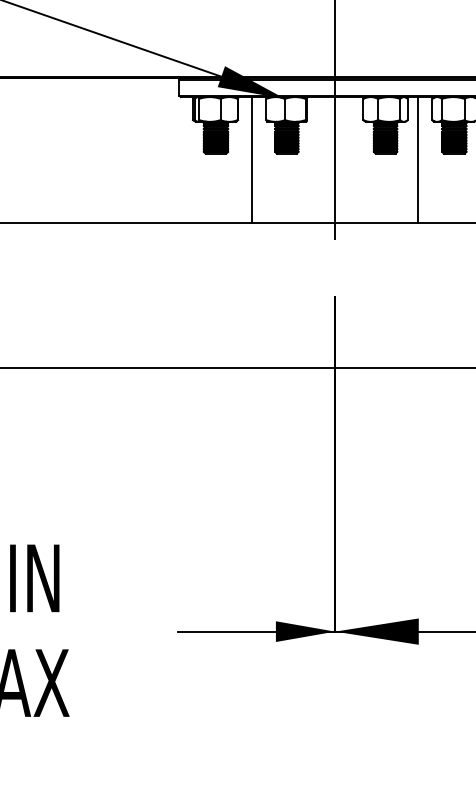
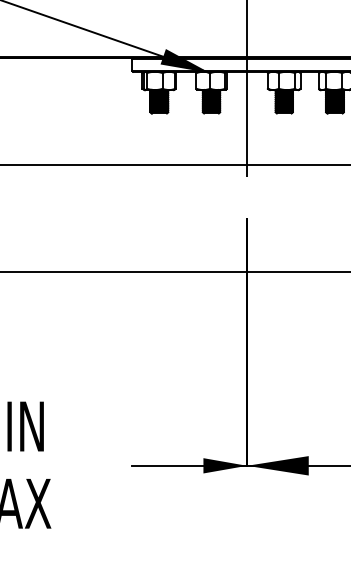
line: (252, 160) -> (186, 118), removed
line: (418, 160) -> (308, 118), removed

